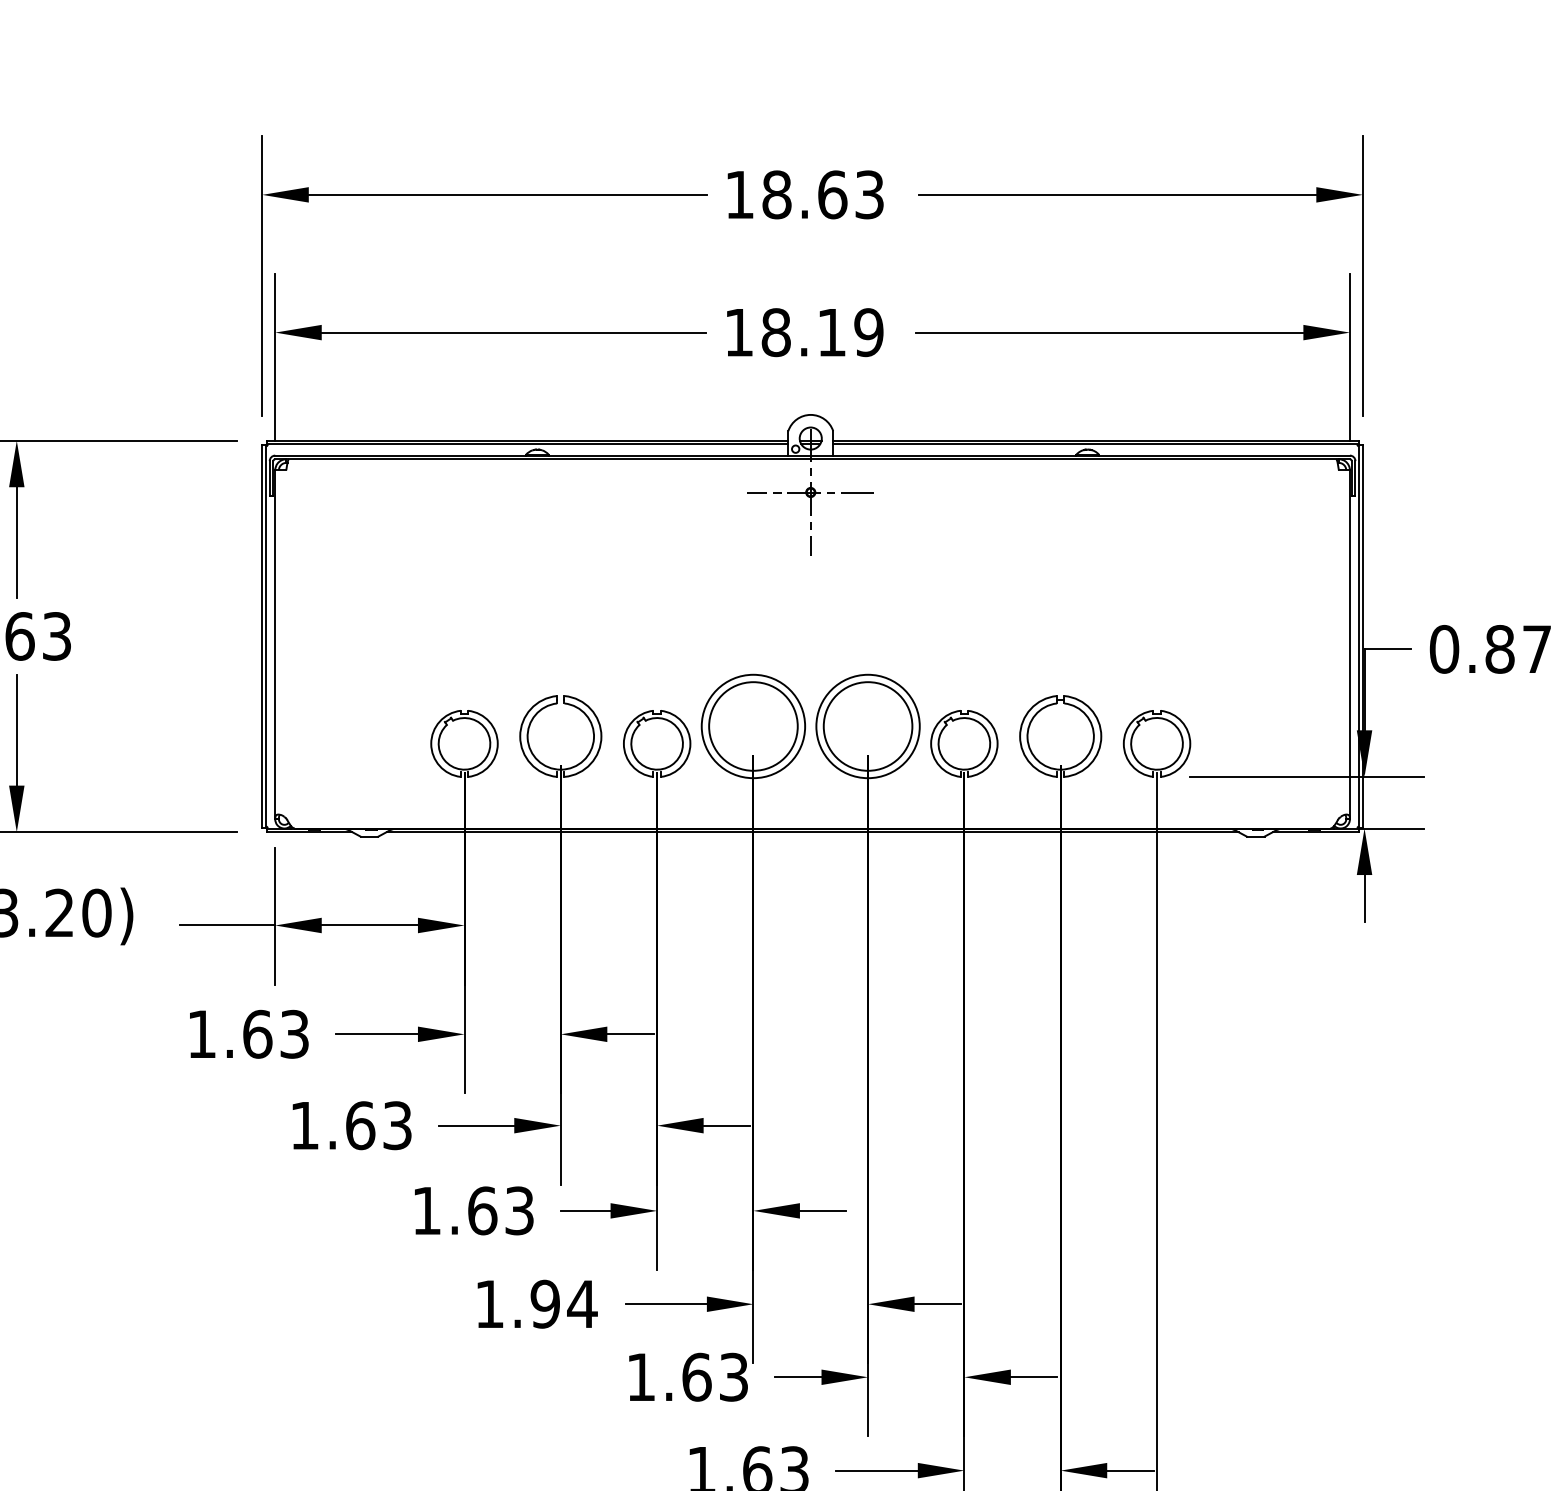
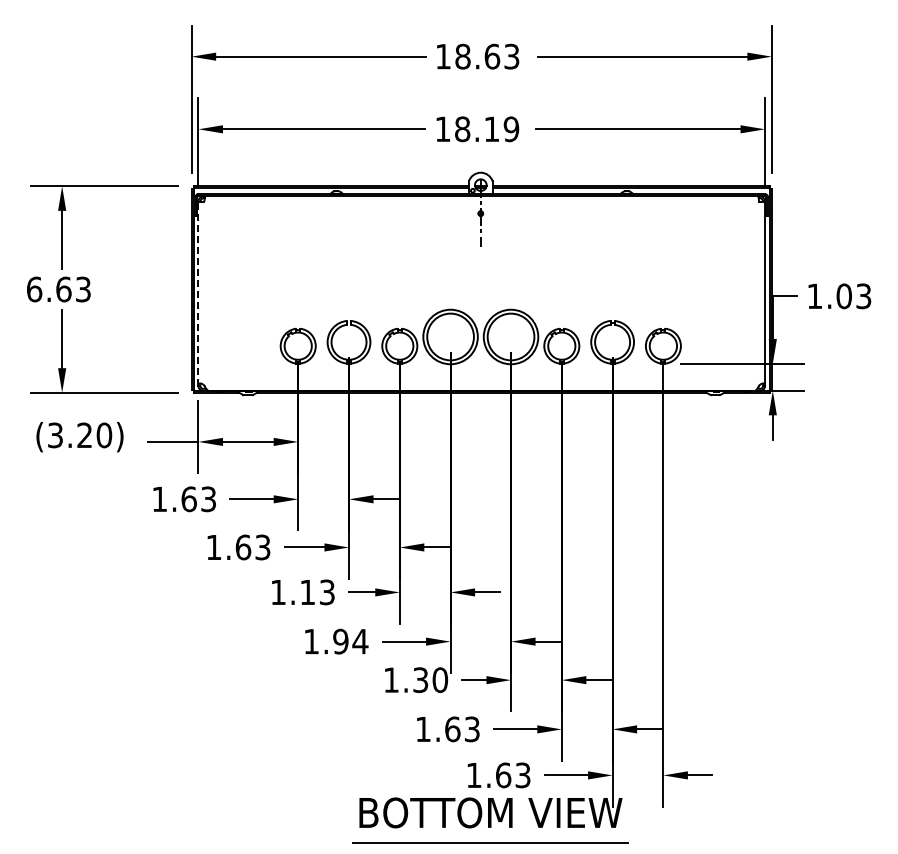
line: (810, 492) -> (480, 213), removed
line: (275, 643) -> (198, 293), solid -> dashed
text: (1491, 649) -> (839, 296), 0.87 -> 1.03
text: (482, 1211) -> (307, 592), 1.63 -> 1.13
text: (715, 1376) -> (430, 679), 1.63 -> 1.30

